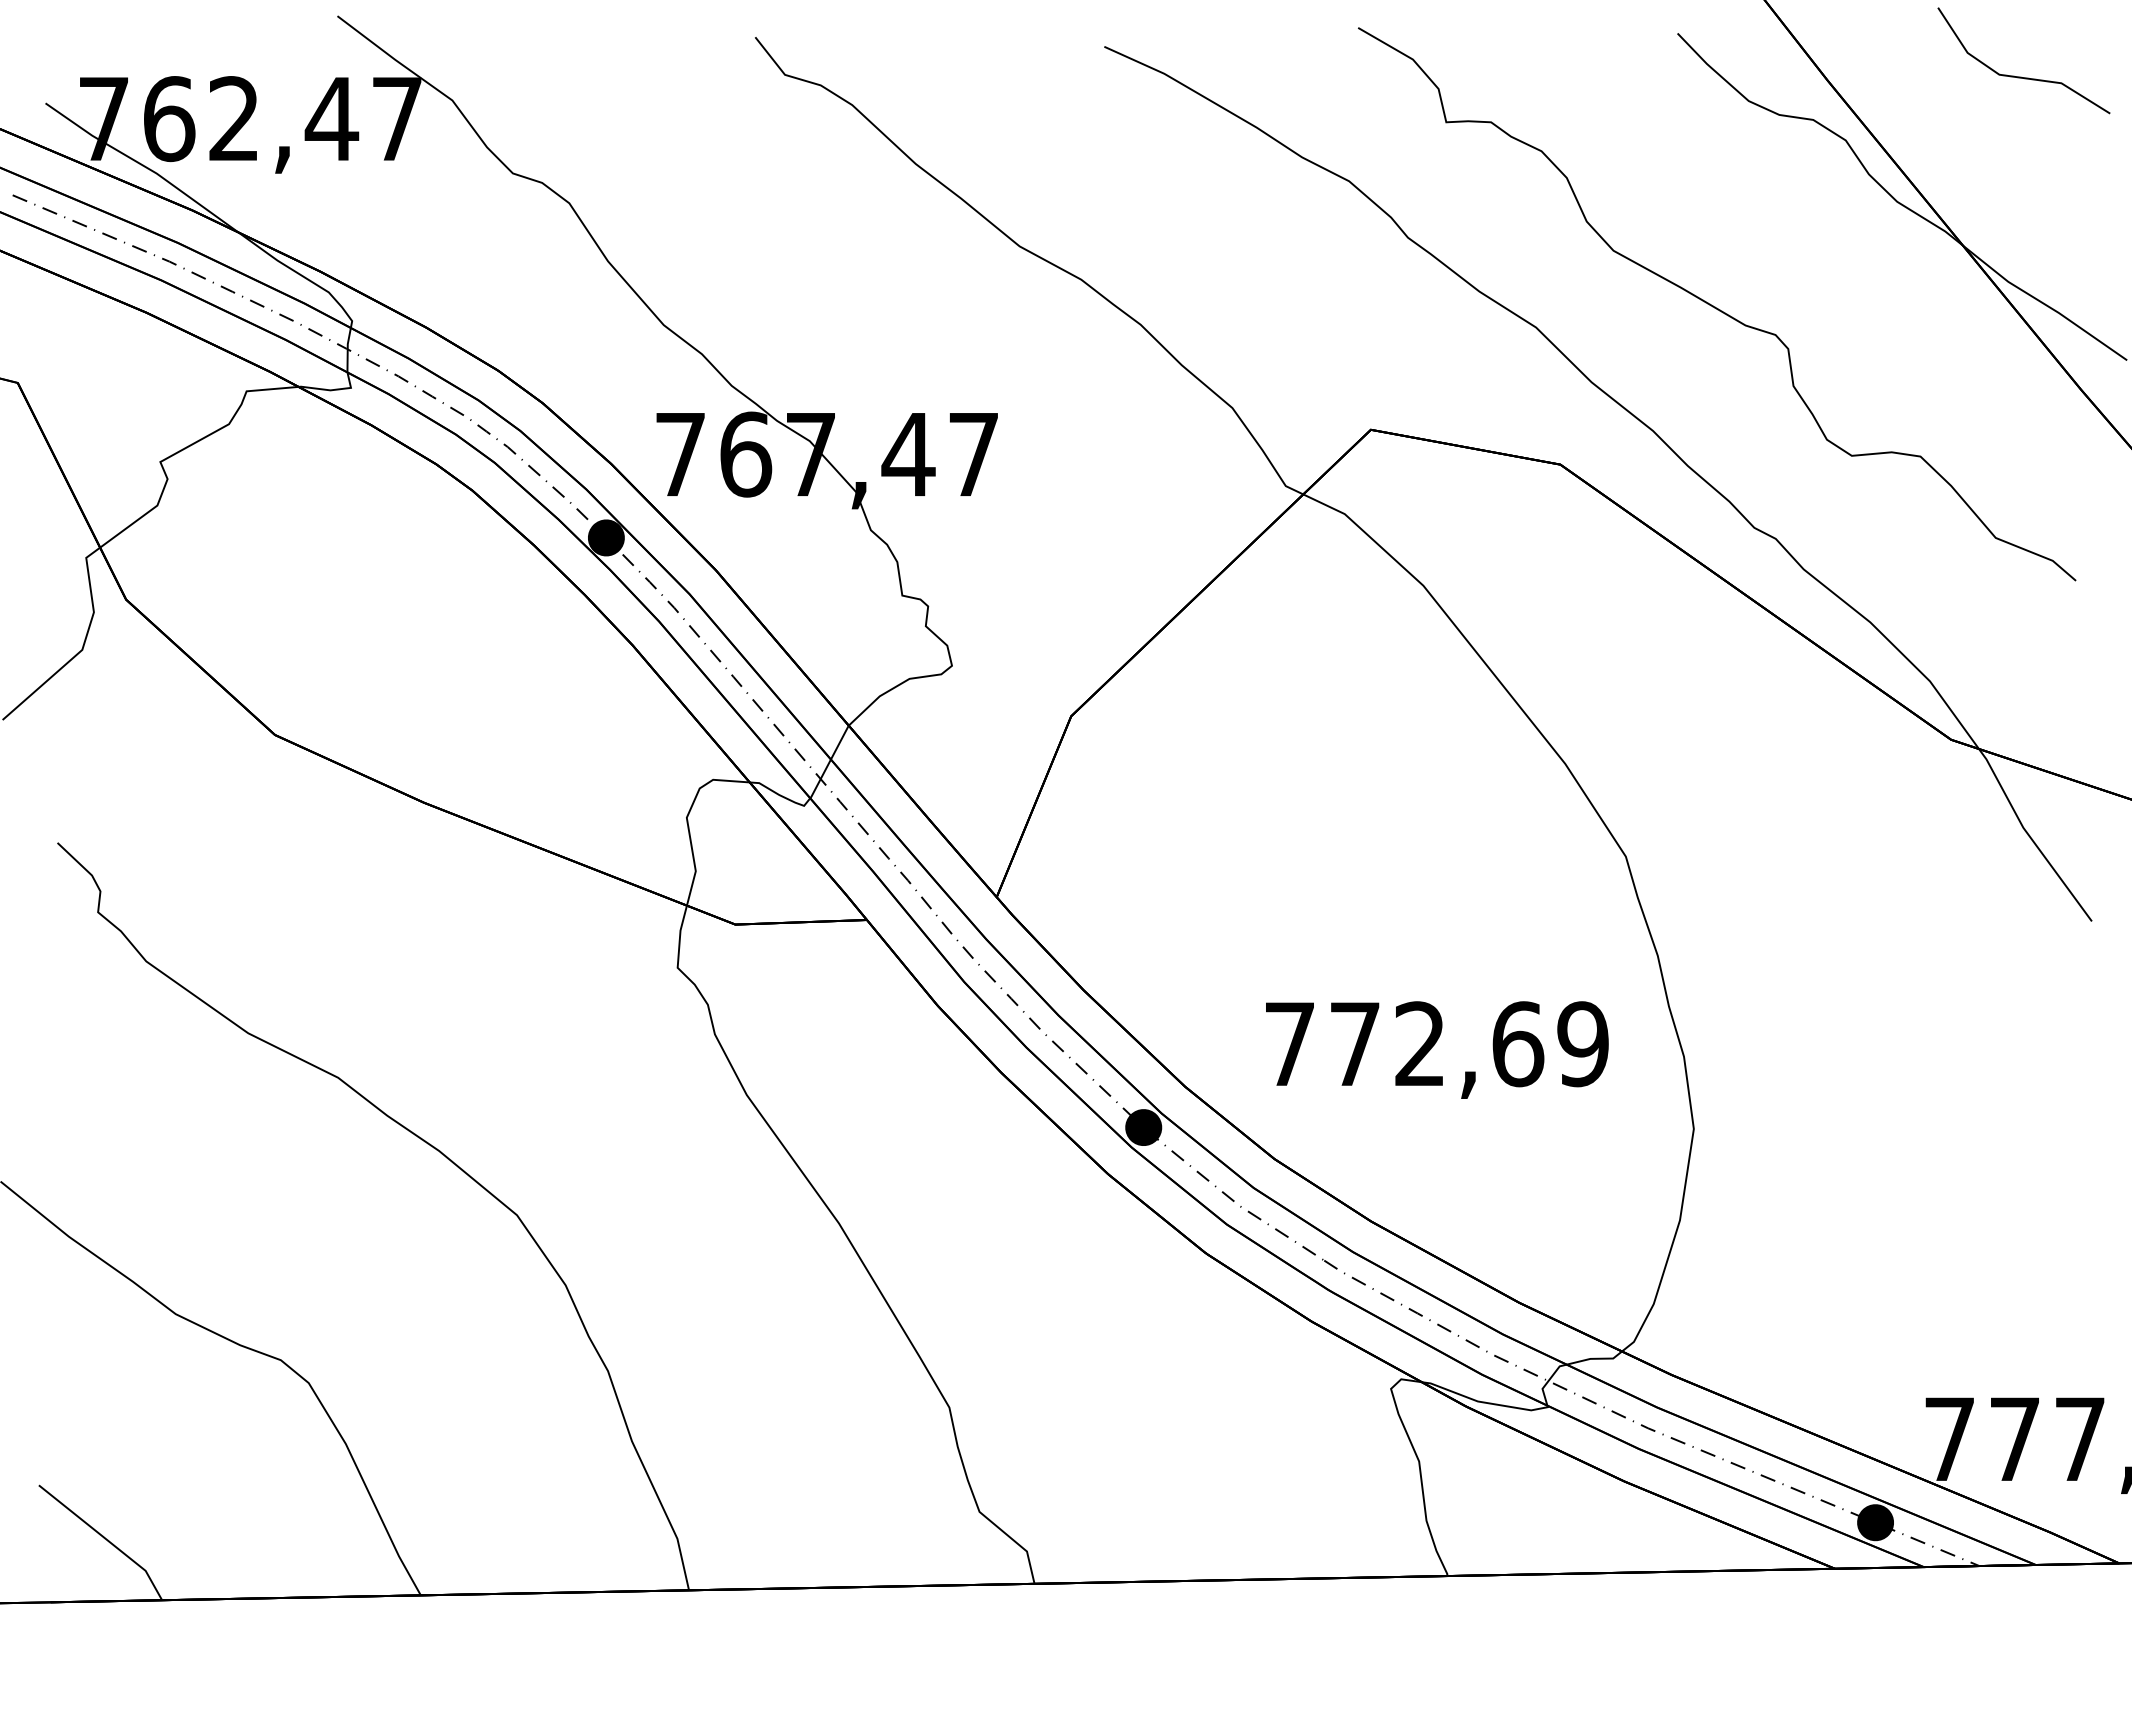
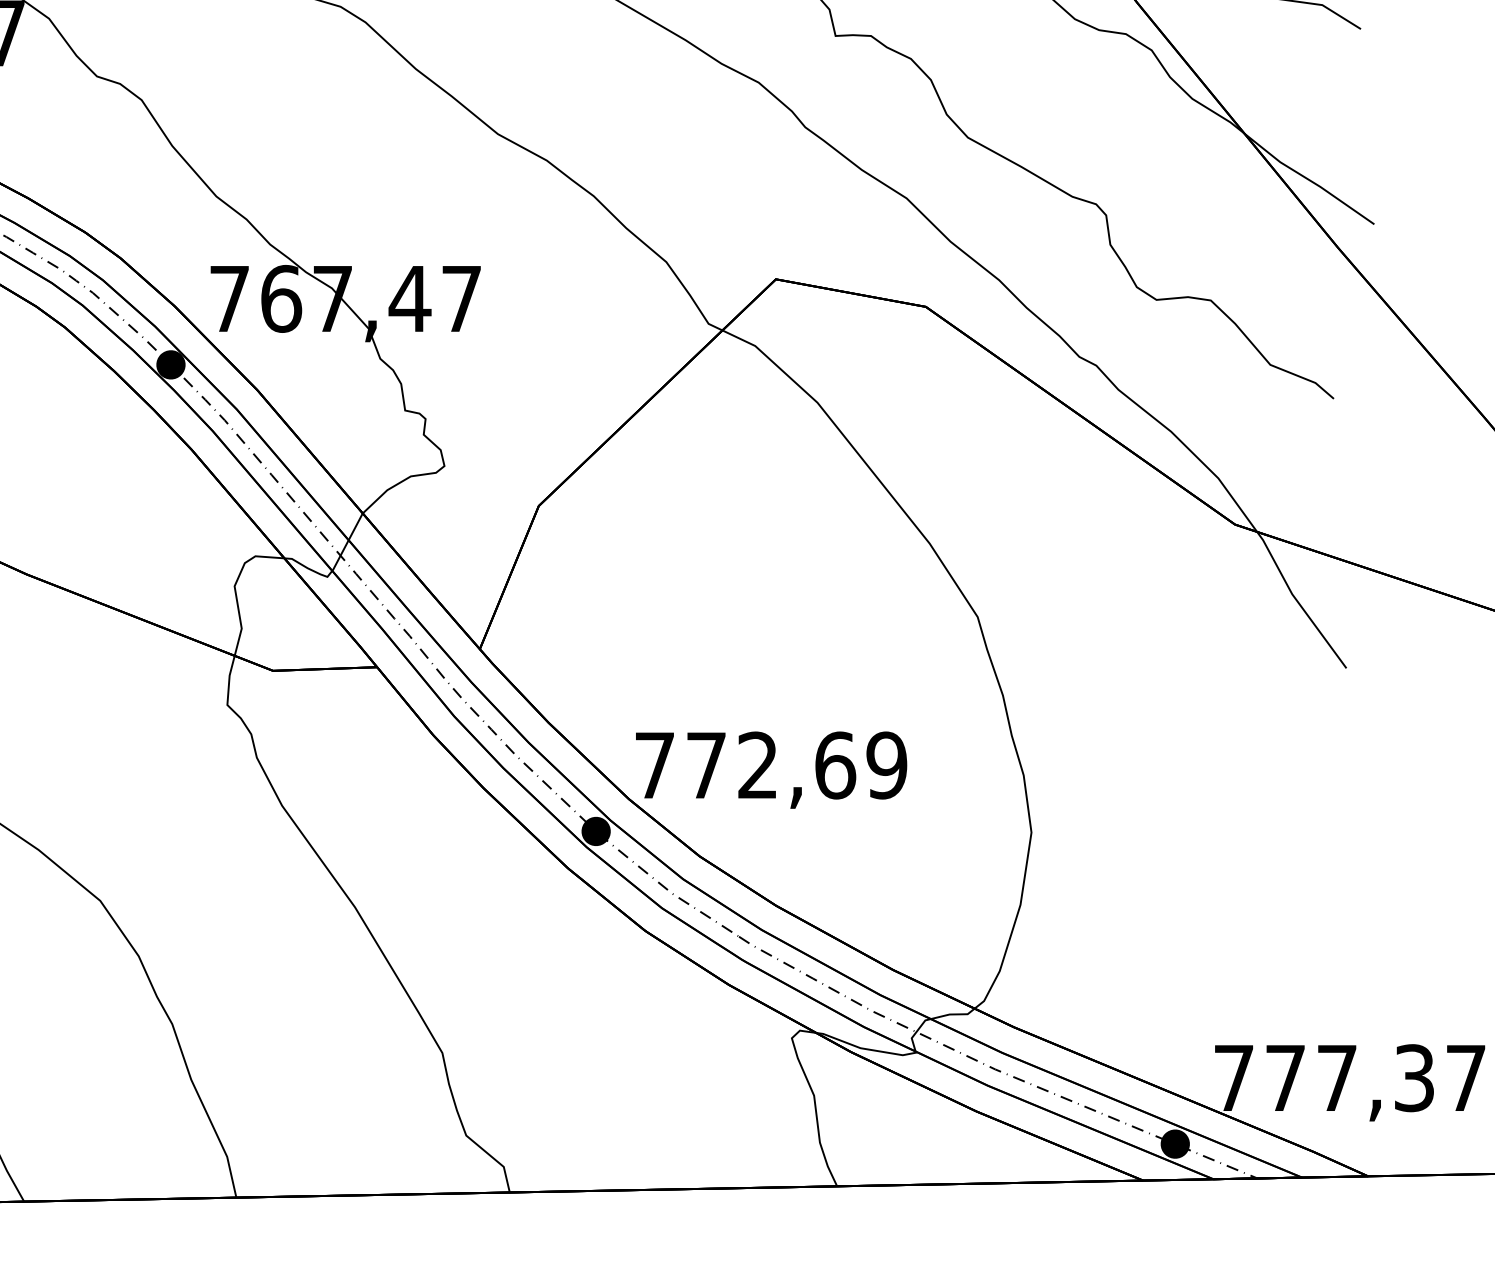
text: (1437, 1049) -> (771, 769), moved

